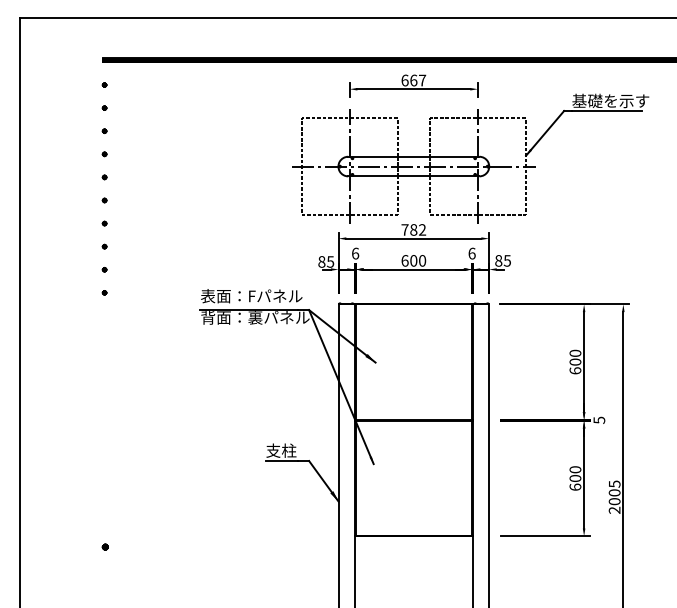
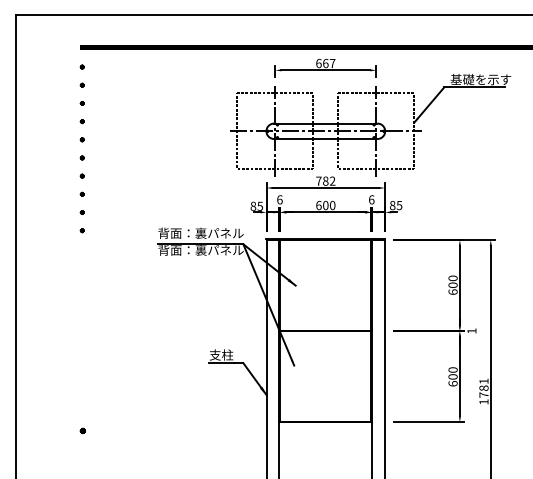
text: (254, 295) -> (200, 232), 表面：Fパネル -> 背面：裏パネル
text: (598, 419) -> (471, 330), 5 -> 1
text: (614, 497) -> (483, 391), 2005 -> 1781

